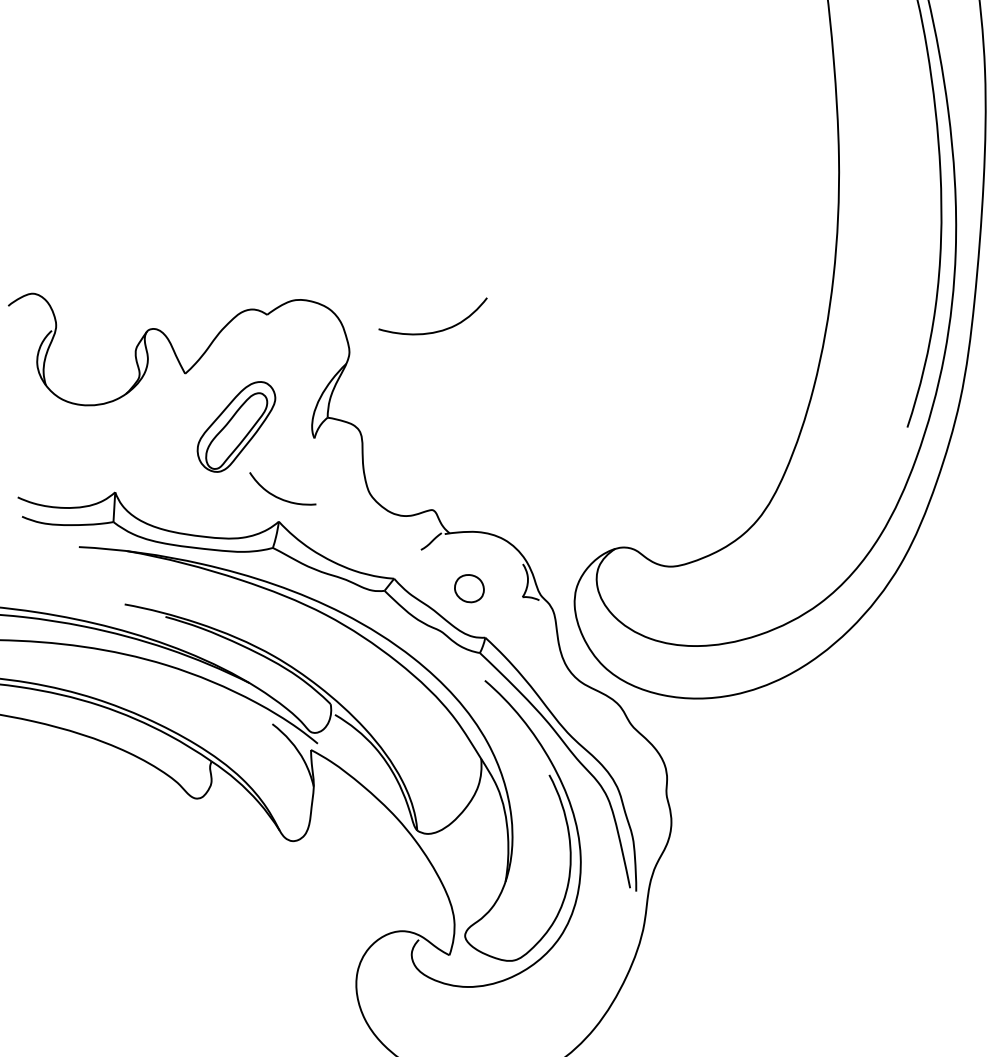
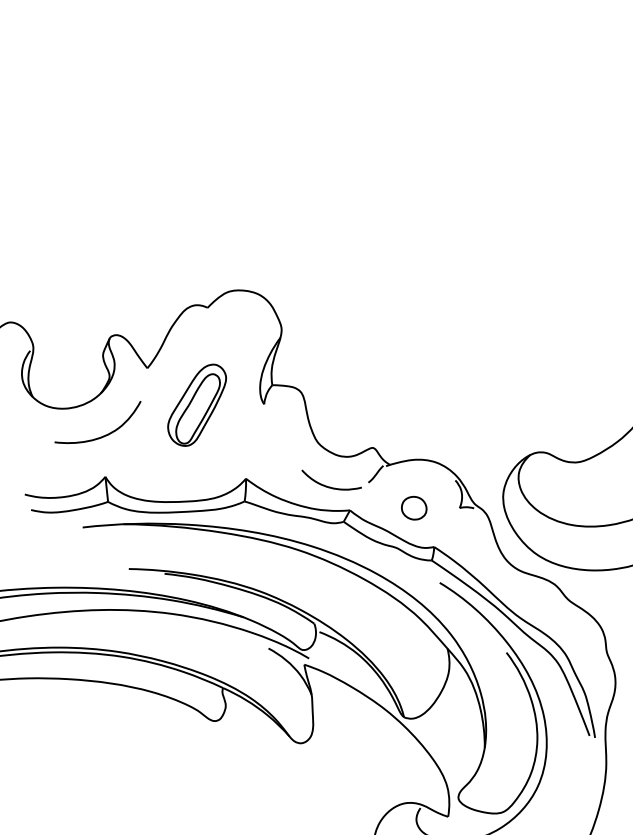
curve: (437, 330) -> (103, 435), moved
curve: (280, 497) -> (330, 486), moved

